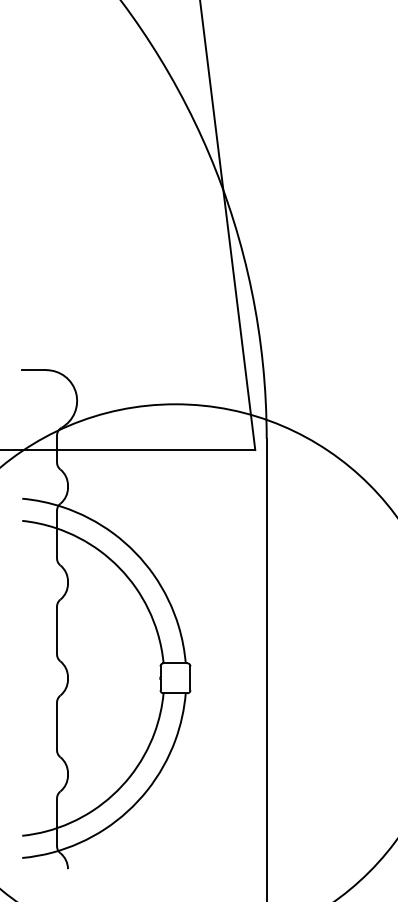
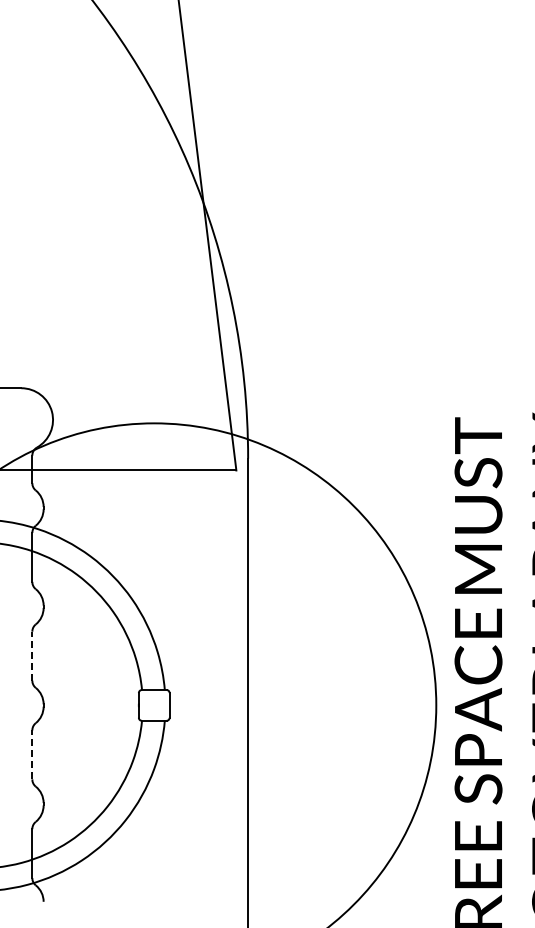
line: (57, 629) -> (32, 655), solid -> dashed
line: (57, 726) -> (32, 754), solid -> dashed

